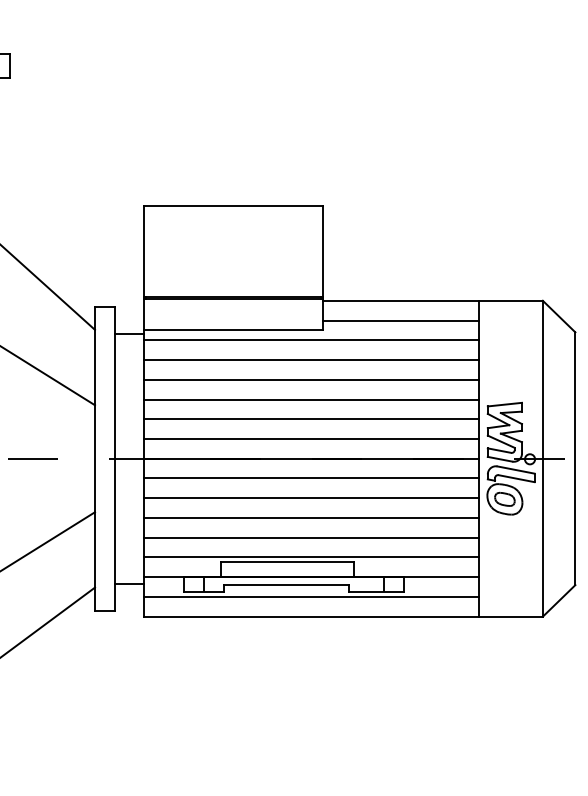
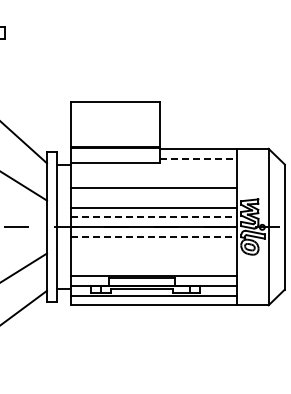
line: (401, 320) -> (198, 158), solid -> dashed
line: (312, 340) -> (154, 168), removed
line: (312, 360) -> (154, 178), removed
line: (312, 399) -> (154, 197), removed
line: (312, 439) -> (154, 217), solid -> dashed
line: (312, 477) -> (154, 236), solid -> dashed
line: (312, 497) -> (154, 246), removed
line: (312, 518) -> (154, 256), removed
line: (312, 538) -> (154, 266), removed

